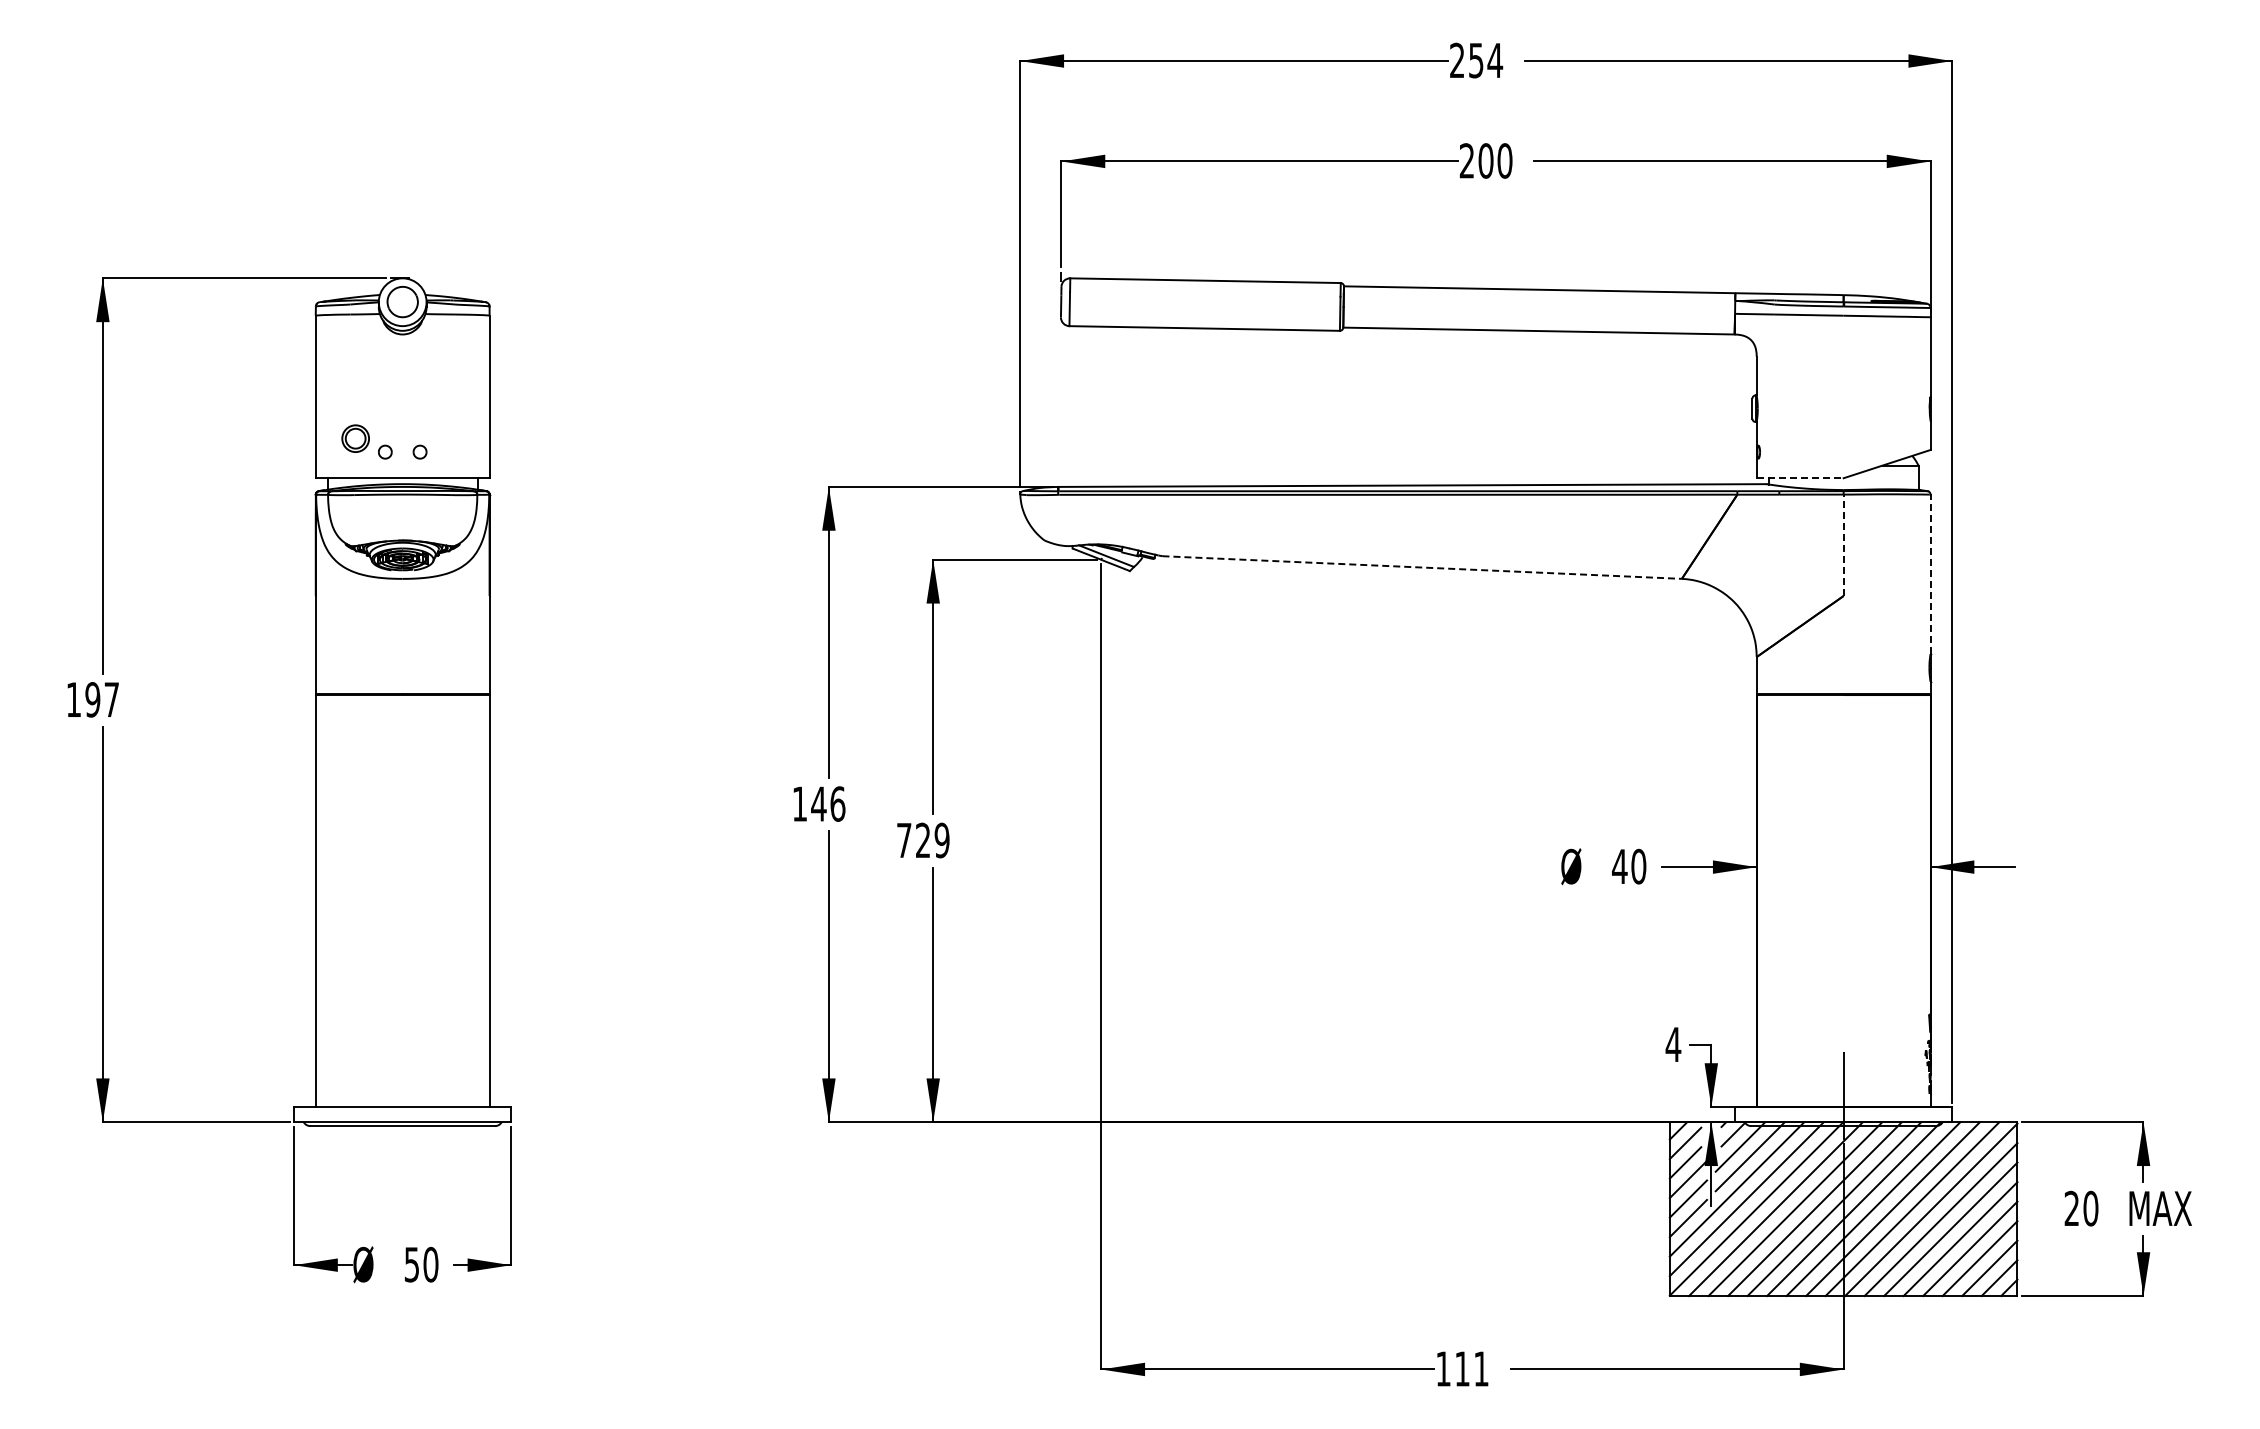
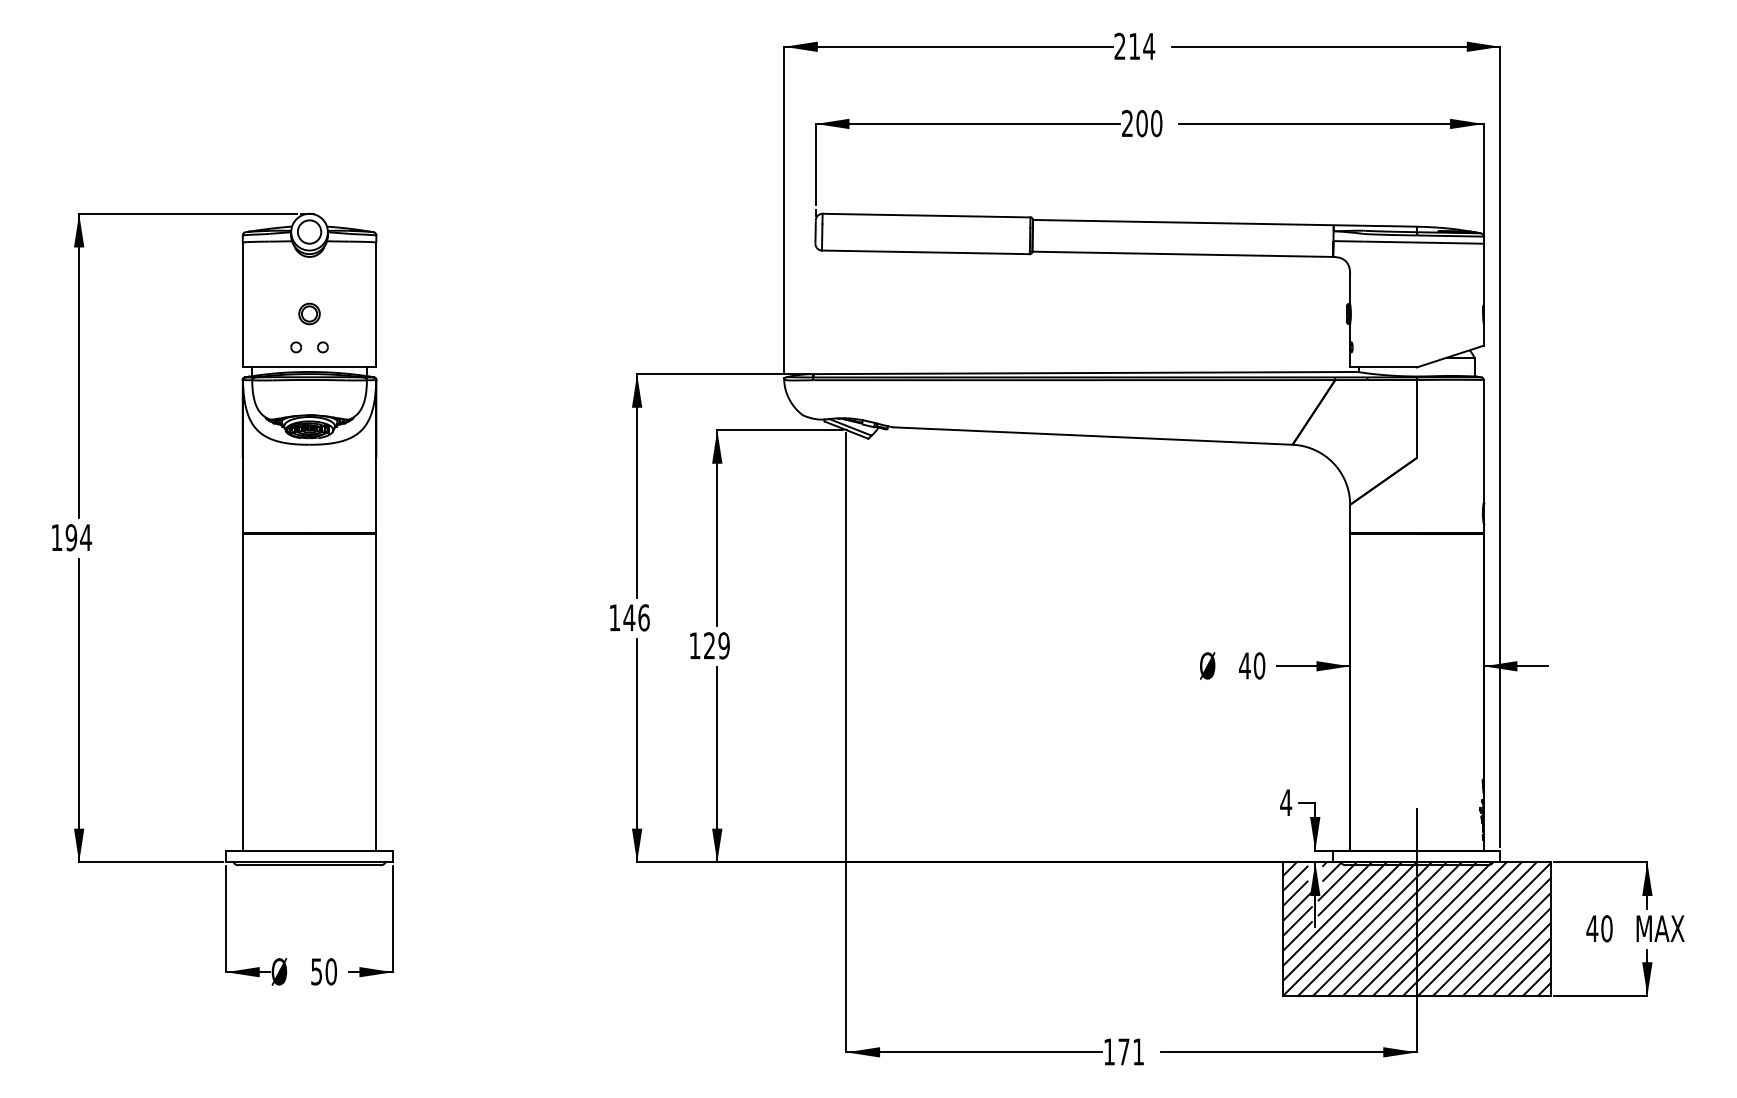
text: (1476, 60) -> (1134, 46), 254 -> 214
part: (355, 438) -> (309, 313), moved
line: (1800, 478) -> (1383, 367), dashed -> solid
line: (1843, 545) -> (1416, 419), dashed -> solid
line: (1422, 567) -> (1093, 436), dashed -> solid
line: (1930, 574) -> (1483, 441), dashed -> solid
text: (111, 699) -> (85, 537), 197 -> 194
text: (904, 840) -> (695, 645), 729 -> 129
text: (2071, 1207) -> (1592, 927), 20 -> 40
text: (1462, 1368) -> (1124, 1051), 111 -> 171

